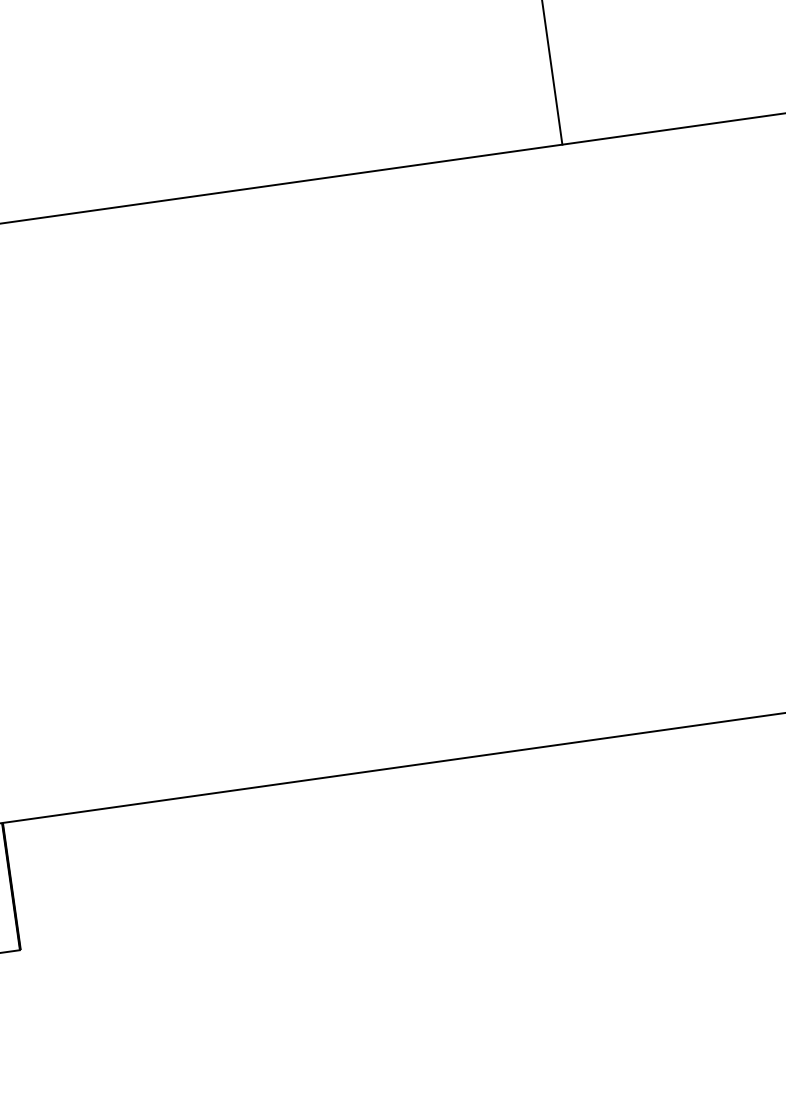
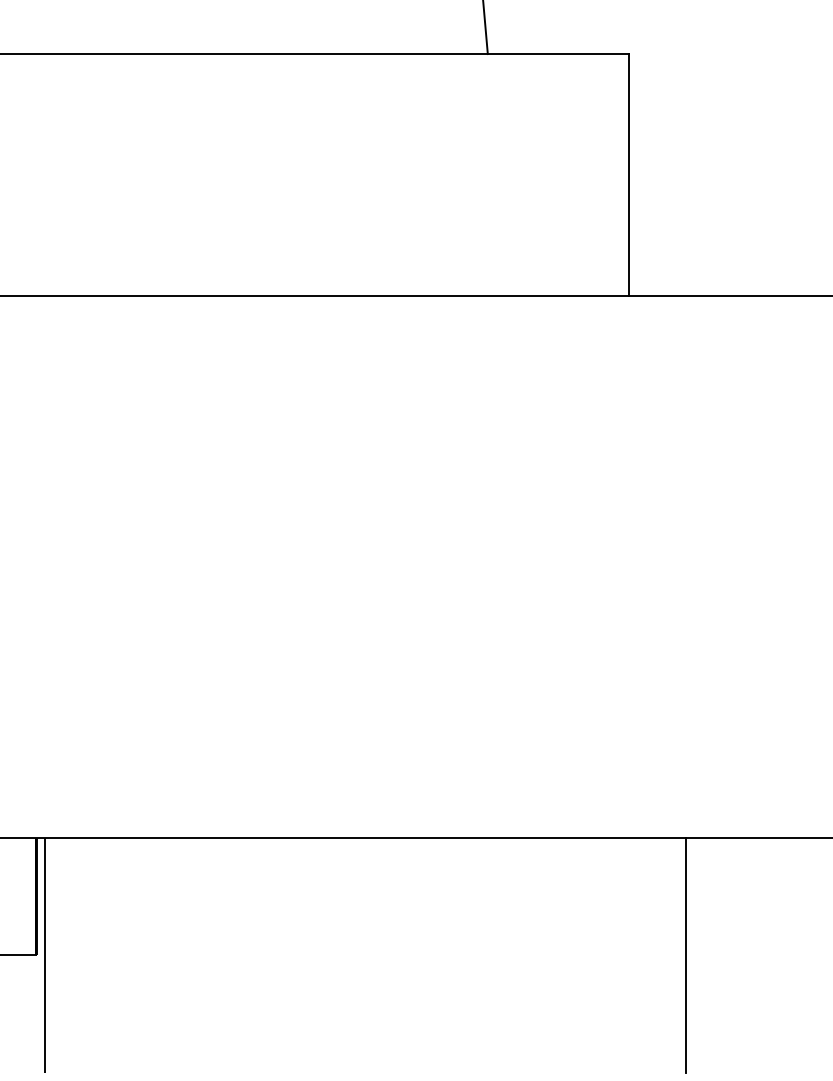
line: (724, 851) -> (685, 955), added
line: (29, 949) -> (44, 955), added

